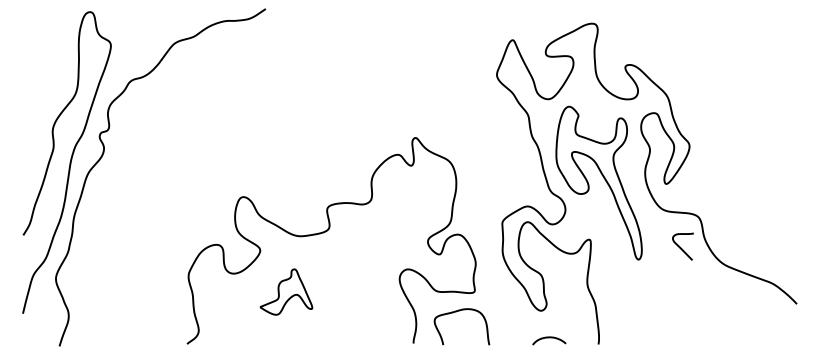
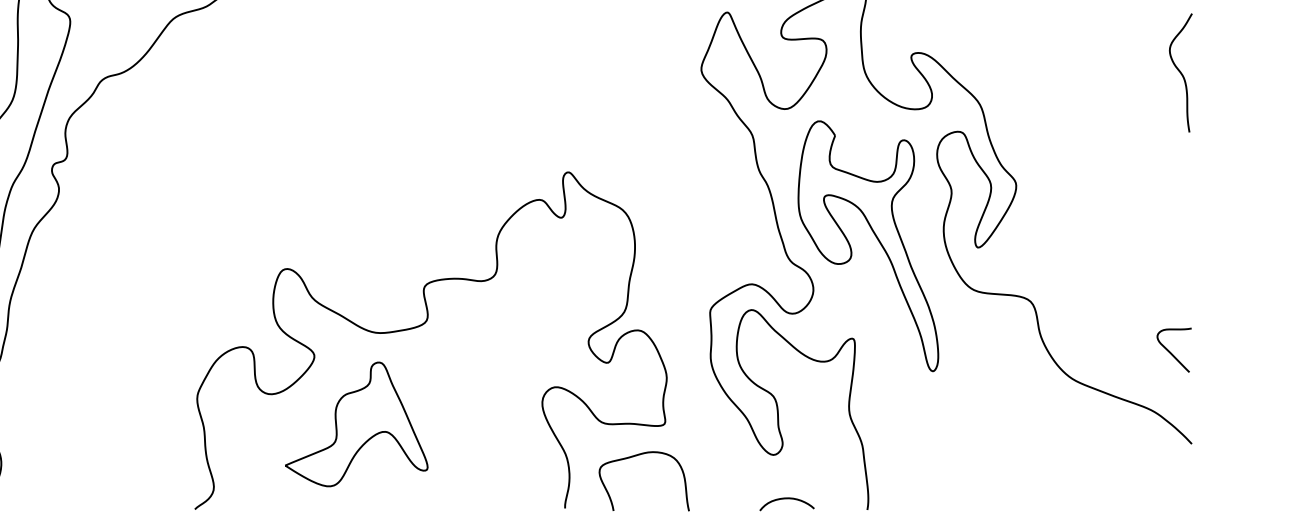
curve: (789, 76) -> (1179, 71), added
curve: (681, 247) -> (1171, 351), moved
part: (286, 291) -> (357, 423), size x1.67

